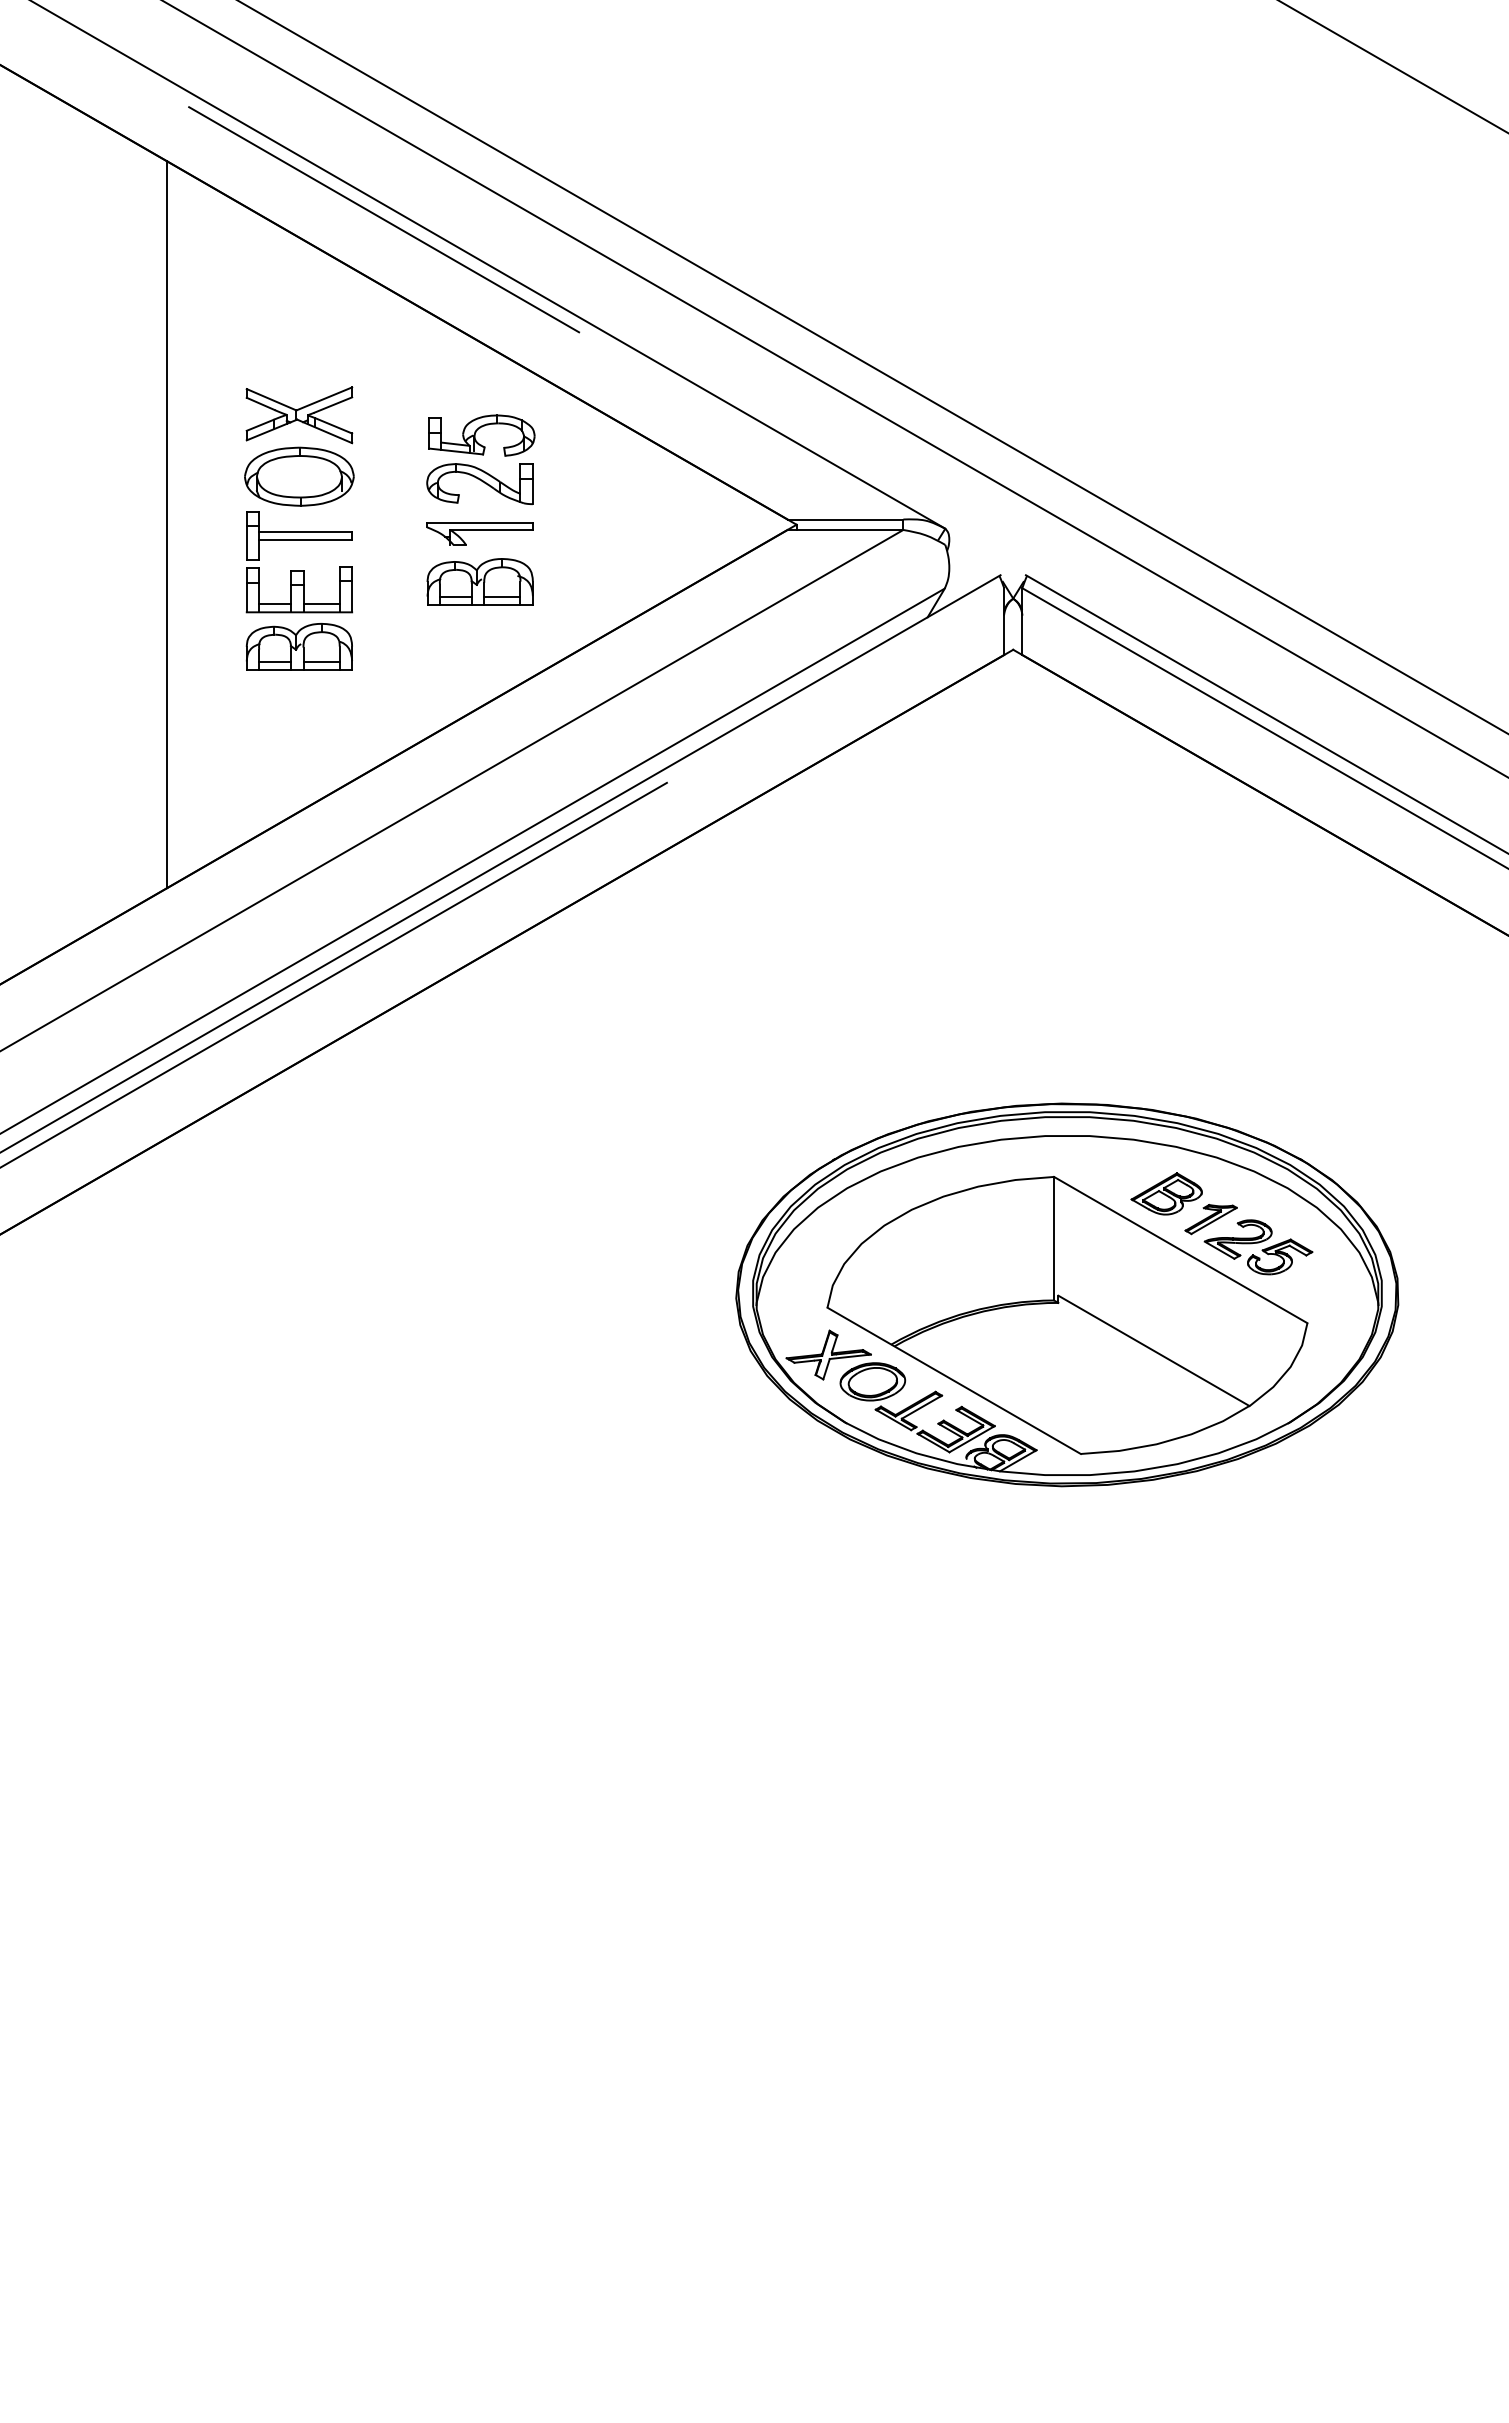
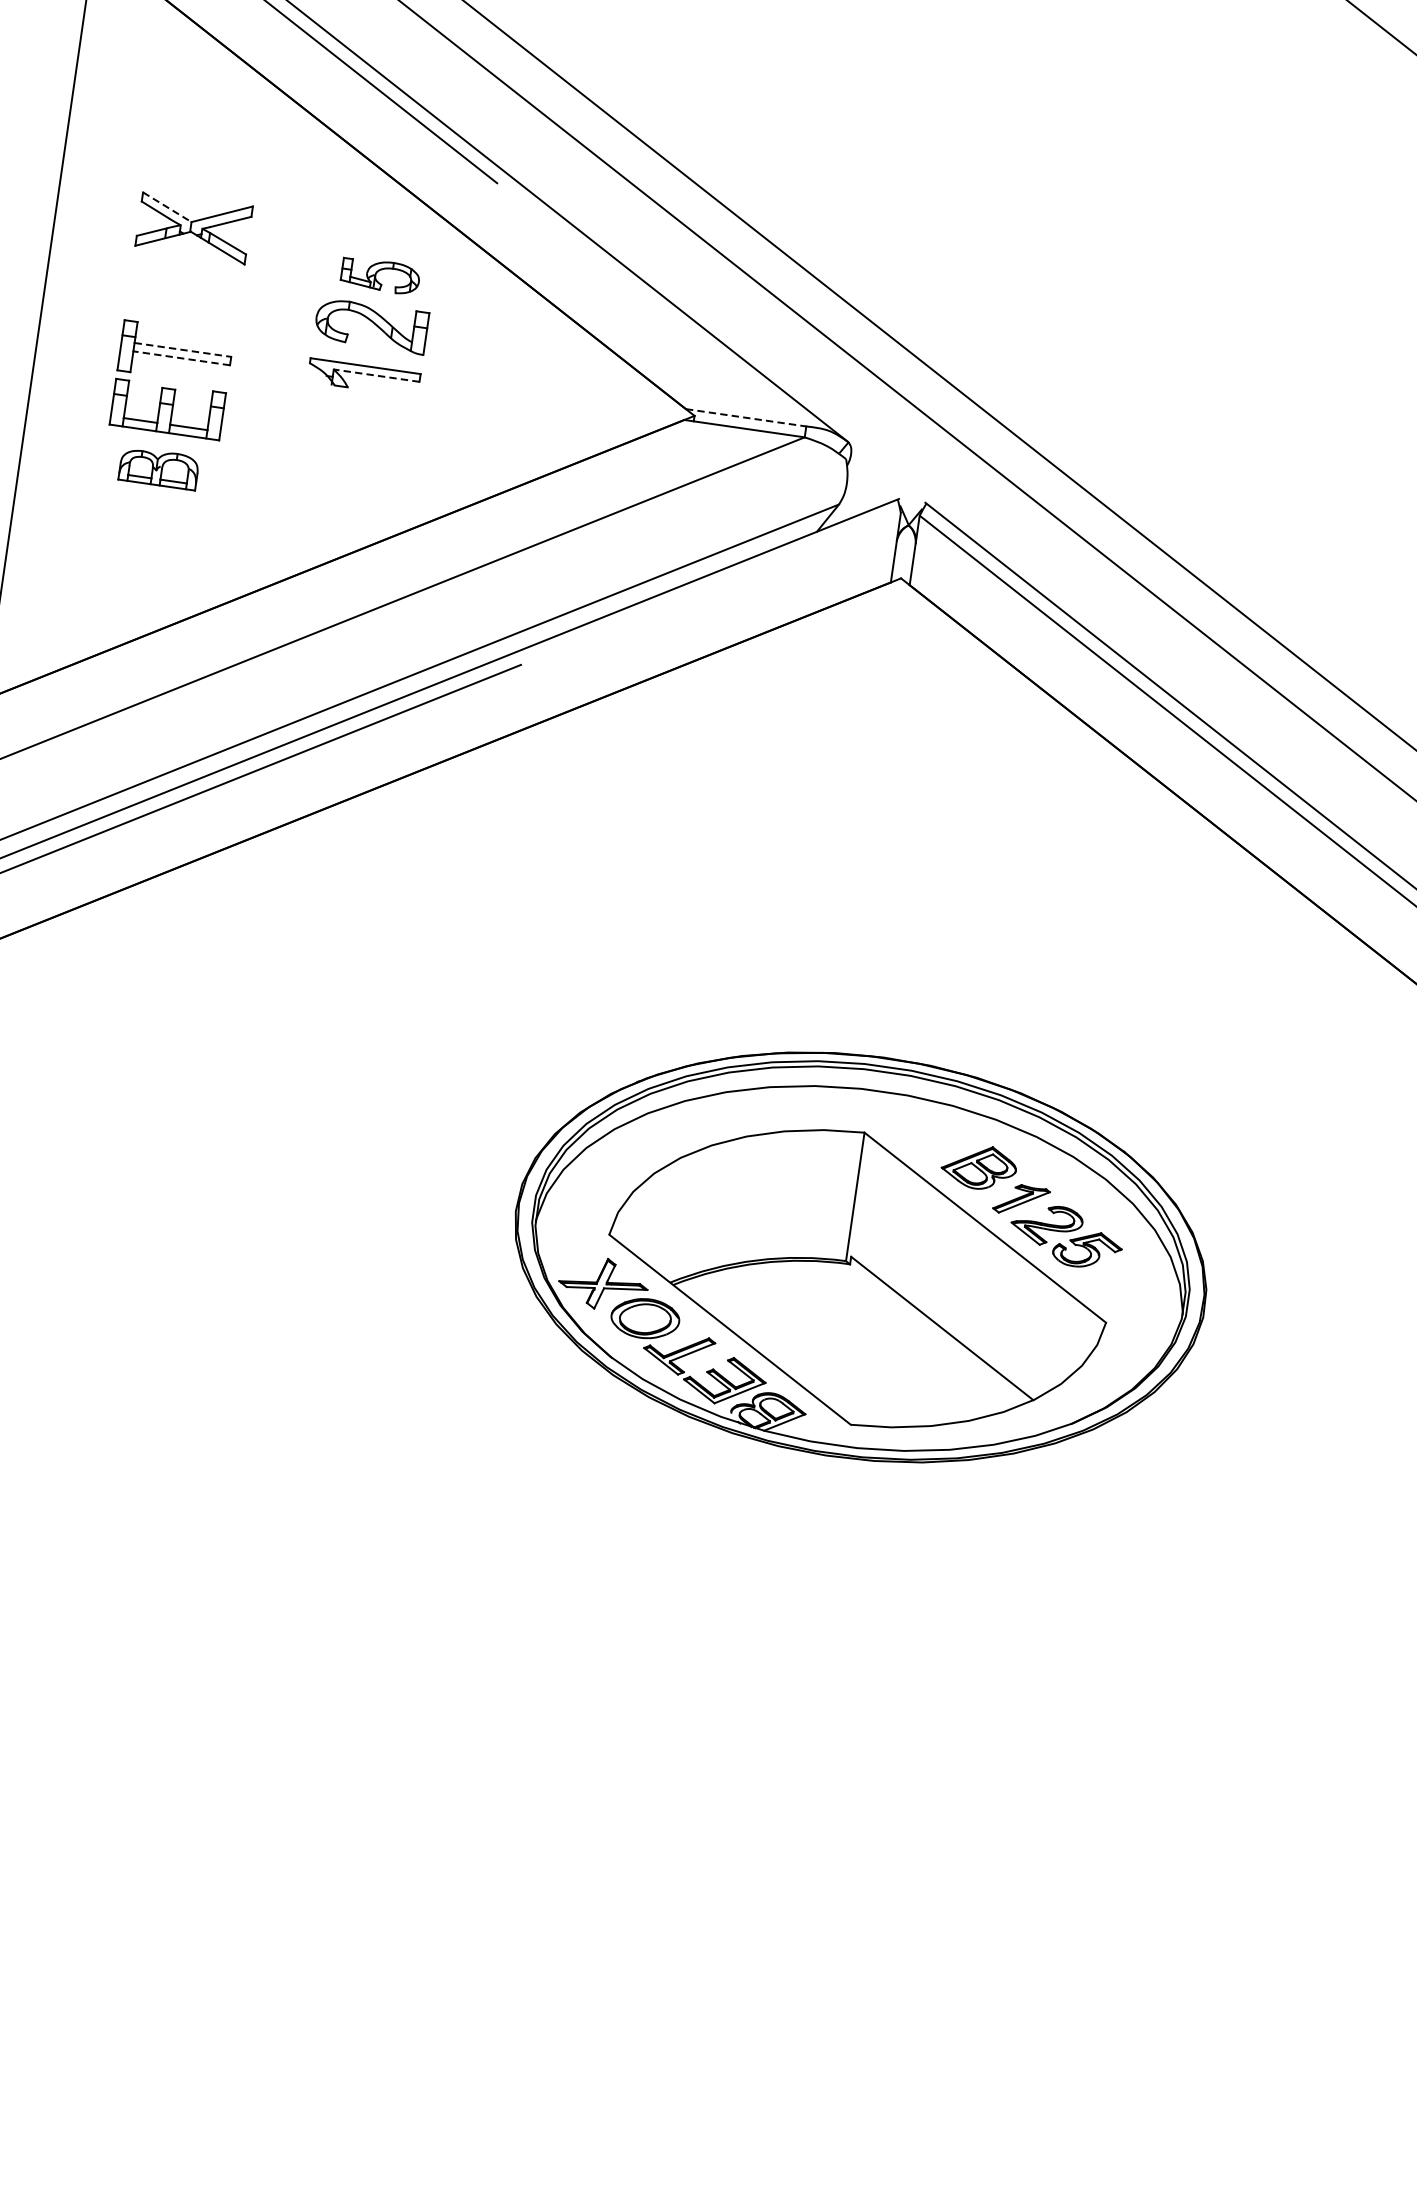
line: (272, 399) -> (168, 207), solid -> dashed
part: (481, 435) -> (380, 275), size x0.7
part: (299, 476) -> (184, 291), removed
line: (845, 519) -> (746, 417), solid -> dashed
line: (491, 530) -> (376, 376), solid -> dashed
line: (306, 532) -> (183, 350), solid -> dashed
line: (305, 540) -> (181, 358), solid -> dashed
part: (479, 581) -> (356, 427), removed
part: (298, 646) -> (158, 467), size x0.7

